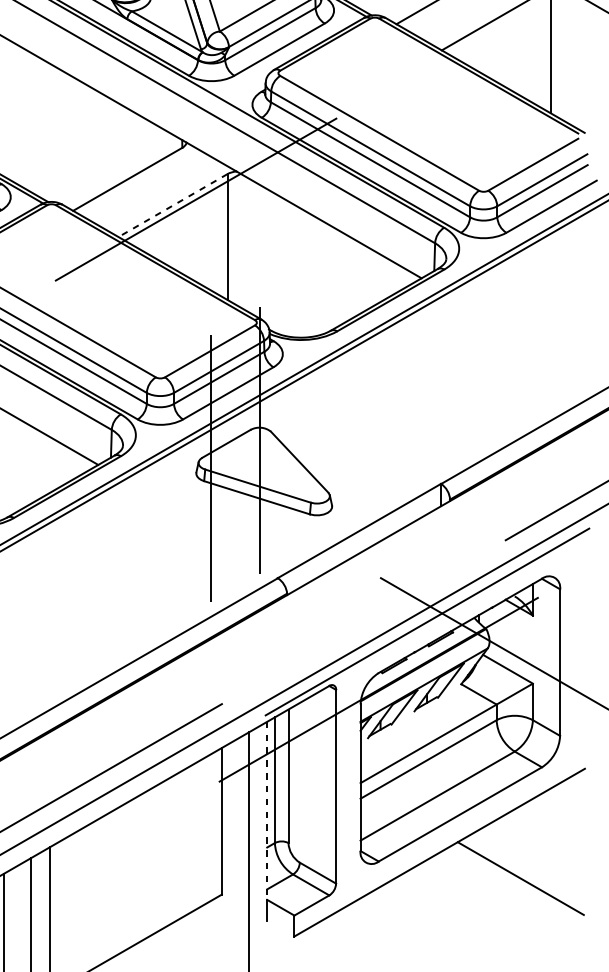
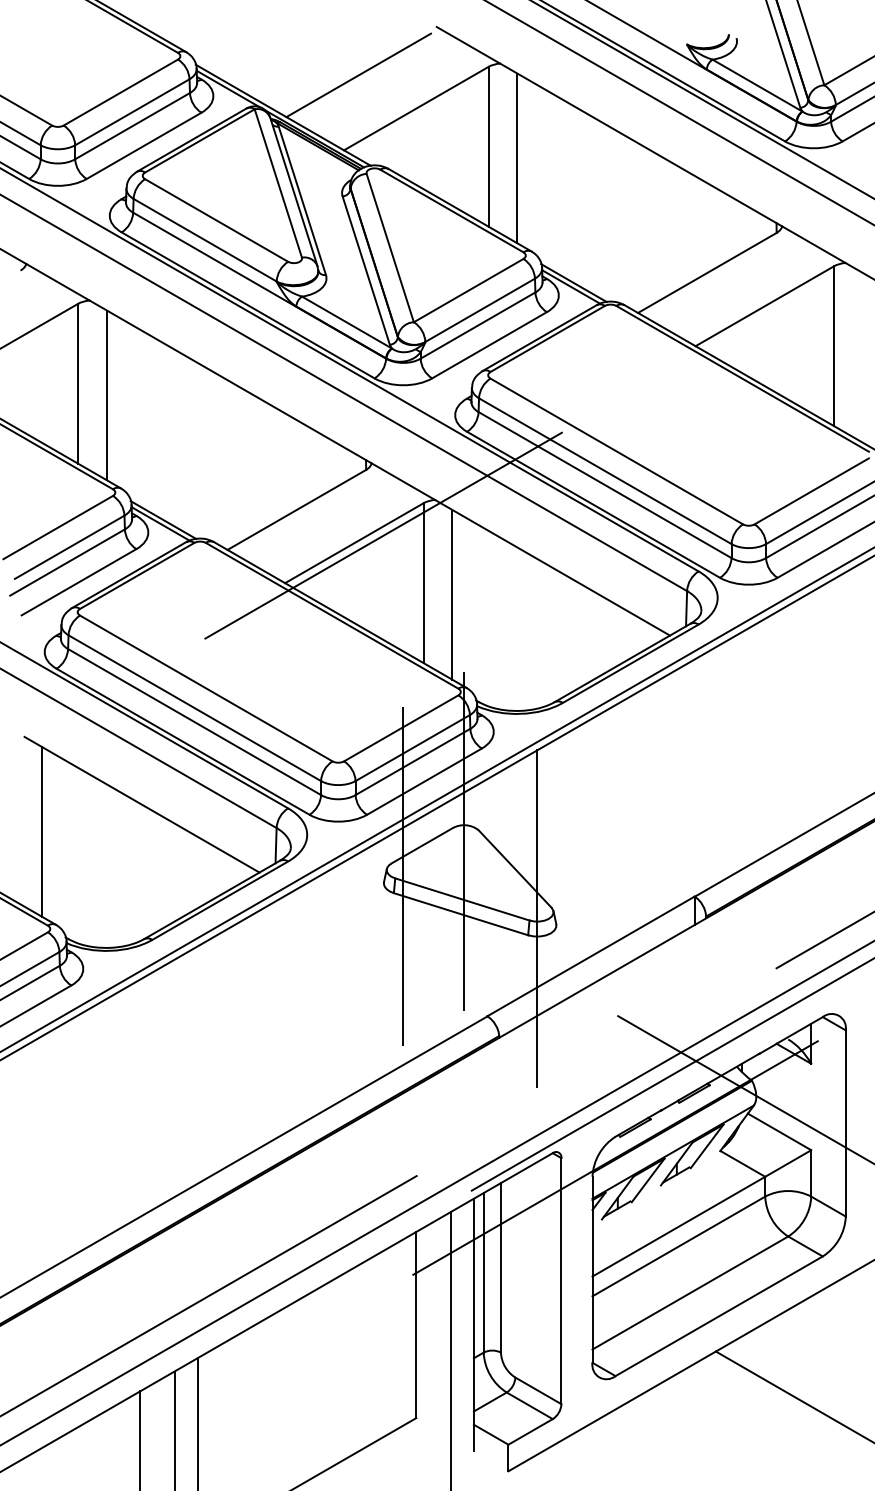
line: (173, 205) -> (354, 543), dashed -> solid
line: (250, 245) -> (452, 594), added
line: (317, 501) -> (537, 918), added
line: (266, 811) -> (473, 1312), dashed -> solid

